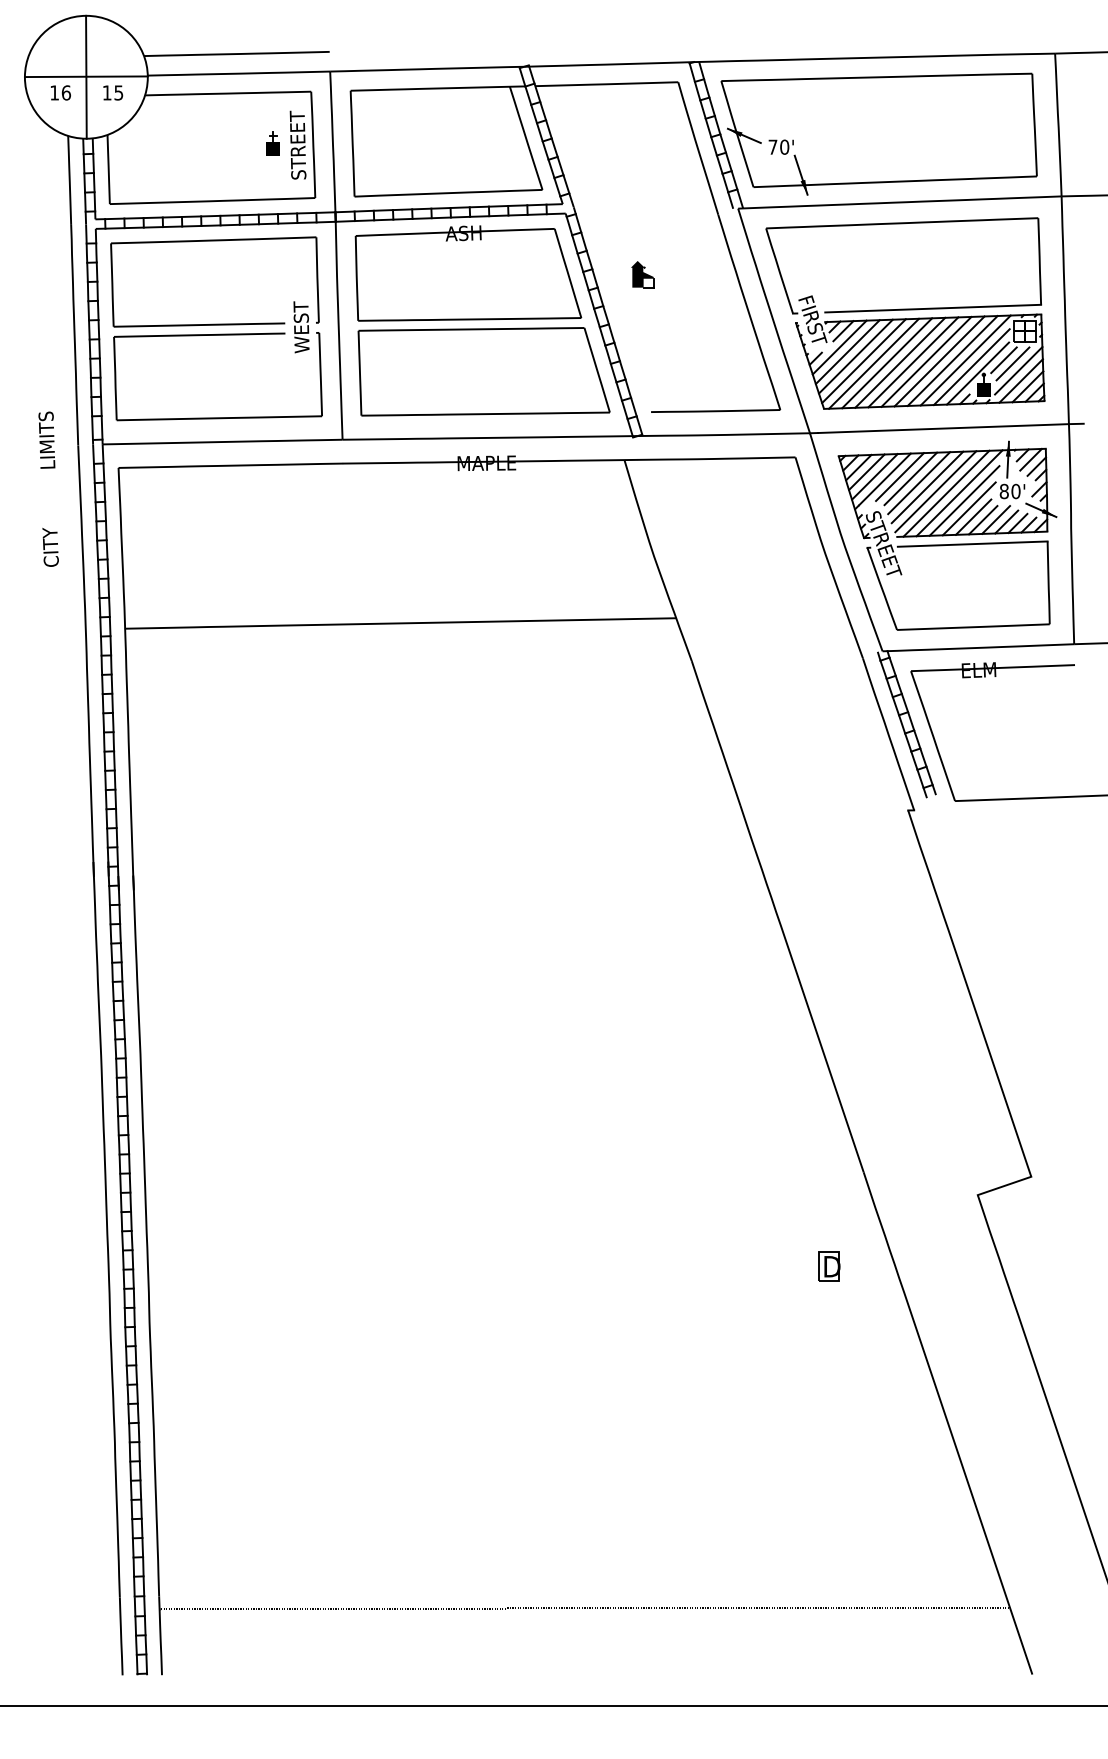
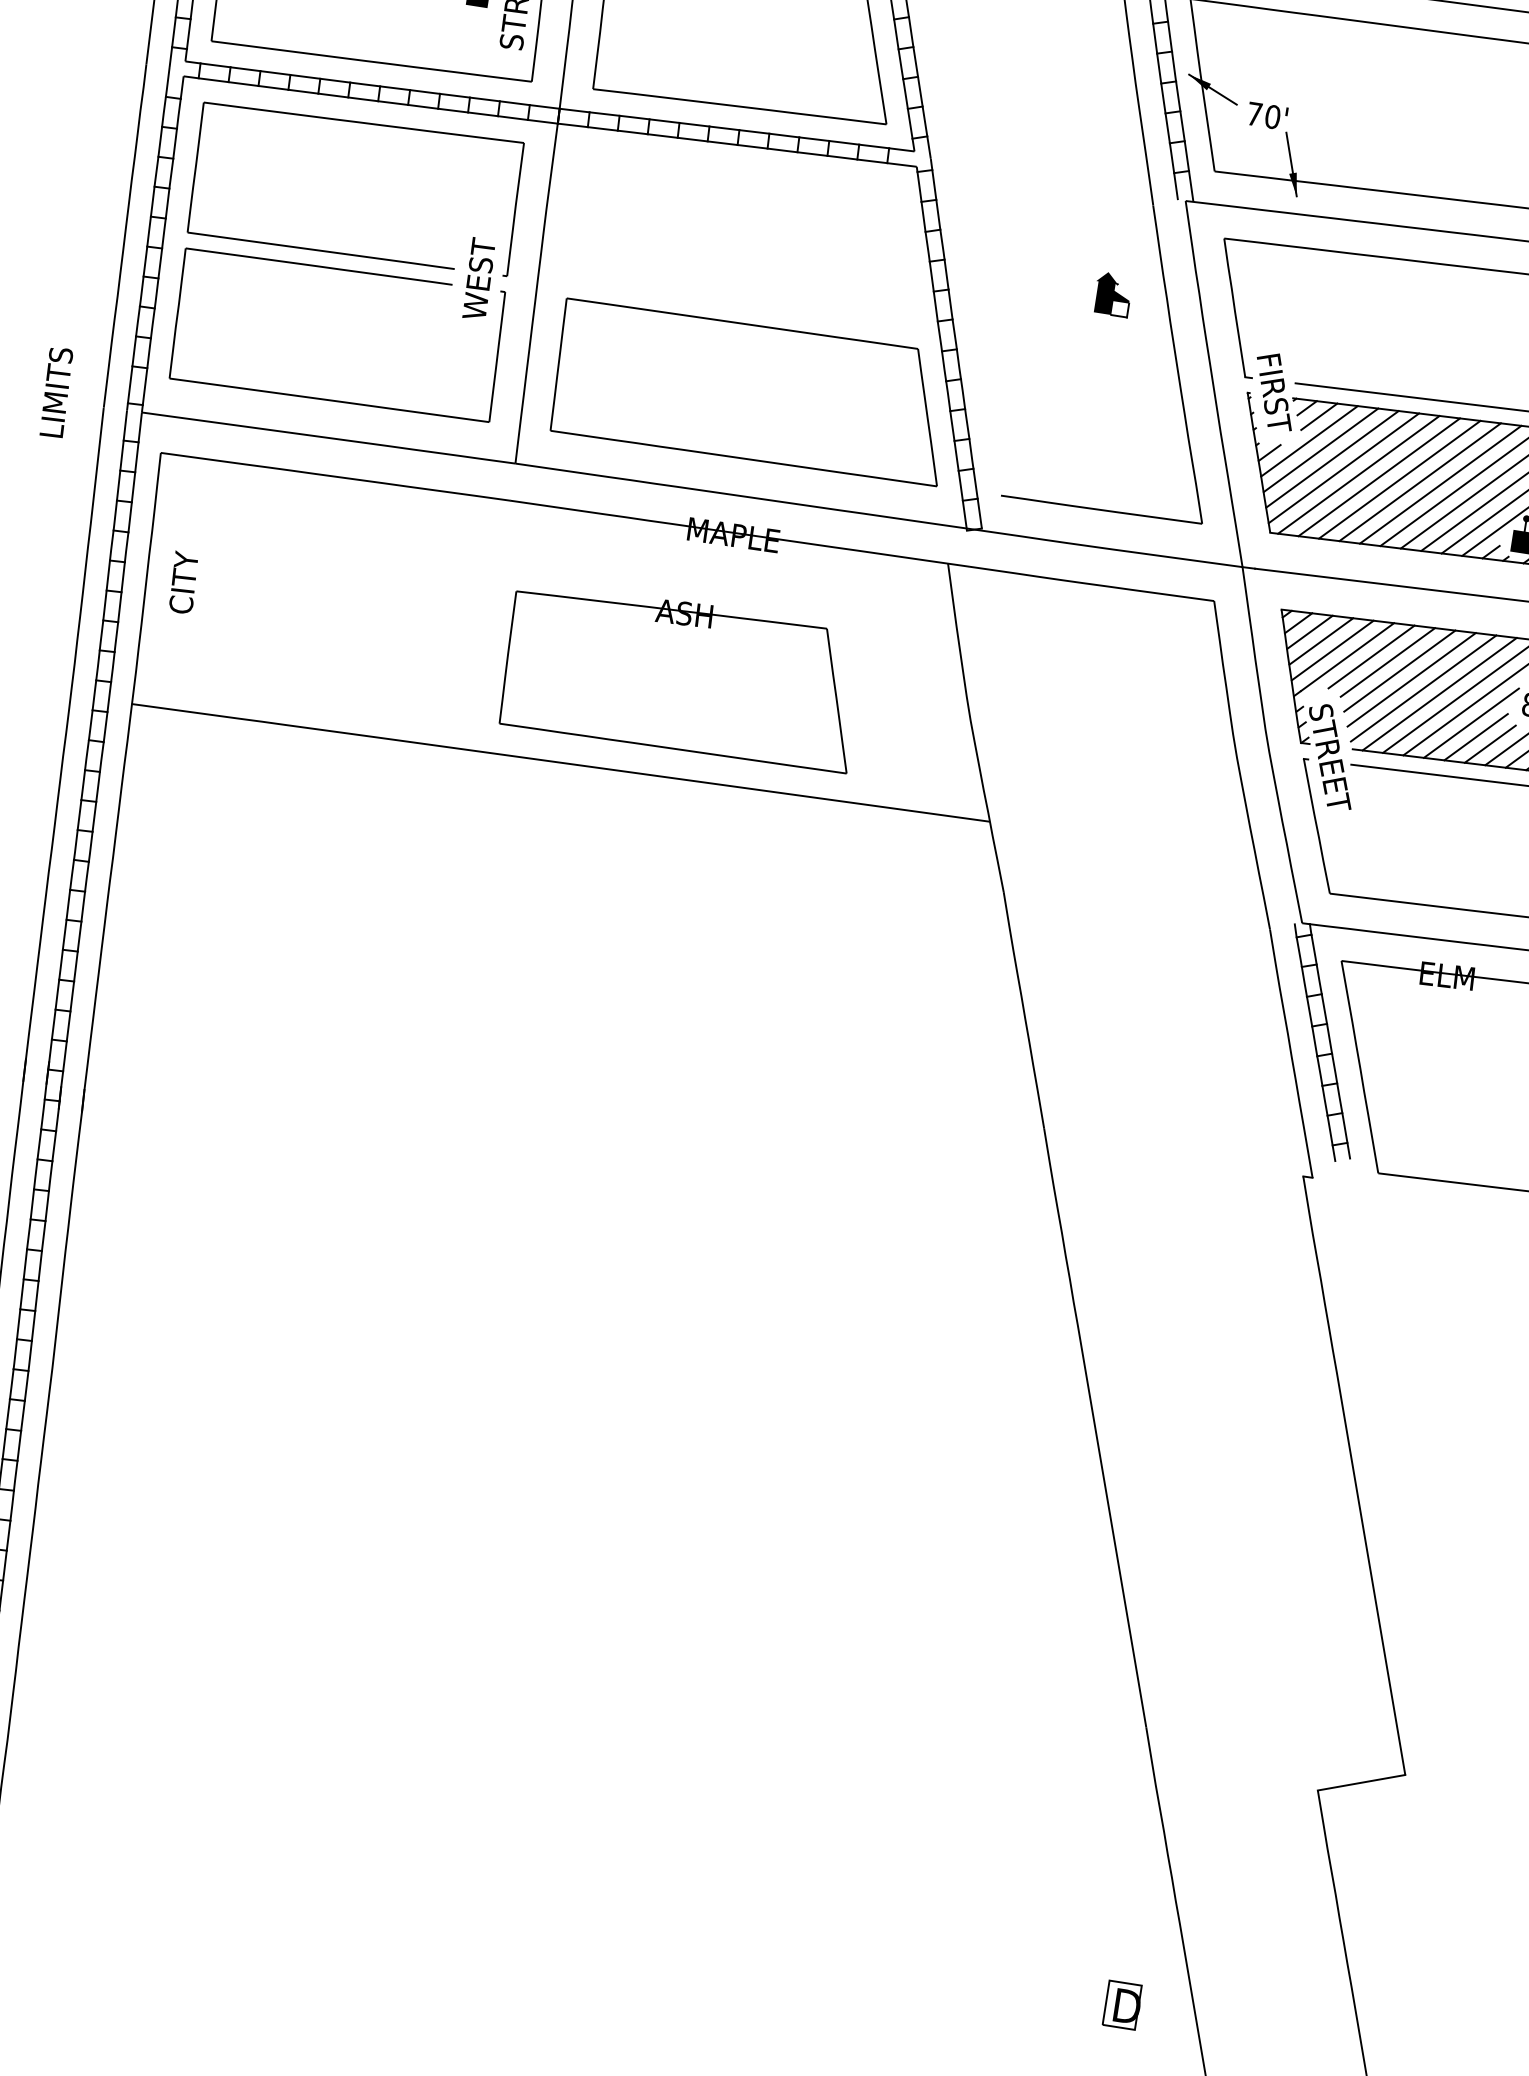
part: (468, 273) -> (682, 676), moved
part: (642, 274) -> (1112, 294), moved
text: (50, 547) -> (183, 582), moved
part: (829, 1266) -> (1123, 2005), moved

